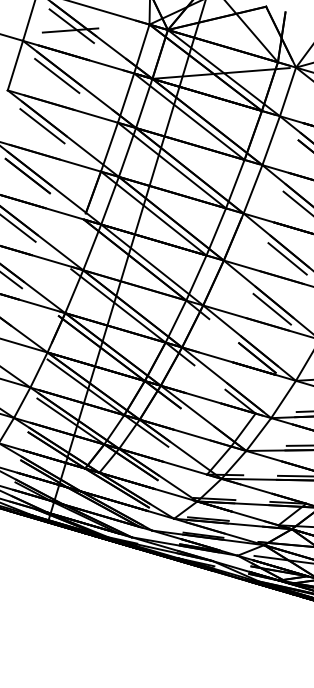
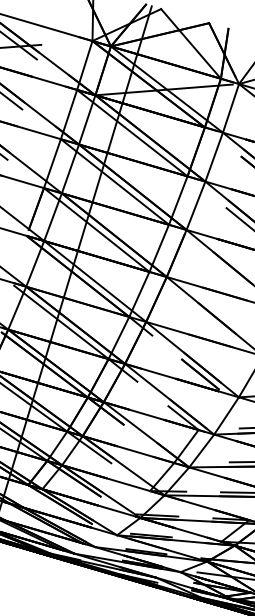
line: (287, 258) -> (230, 274), removed
line: (271, 308) -> (214, 324), removed

